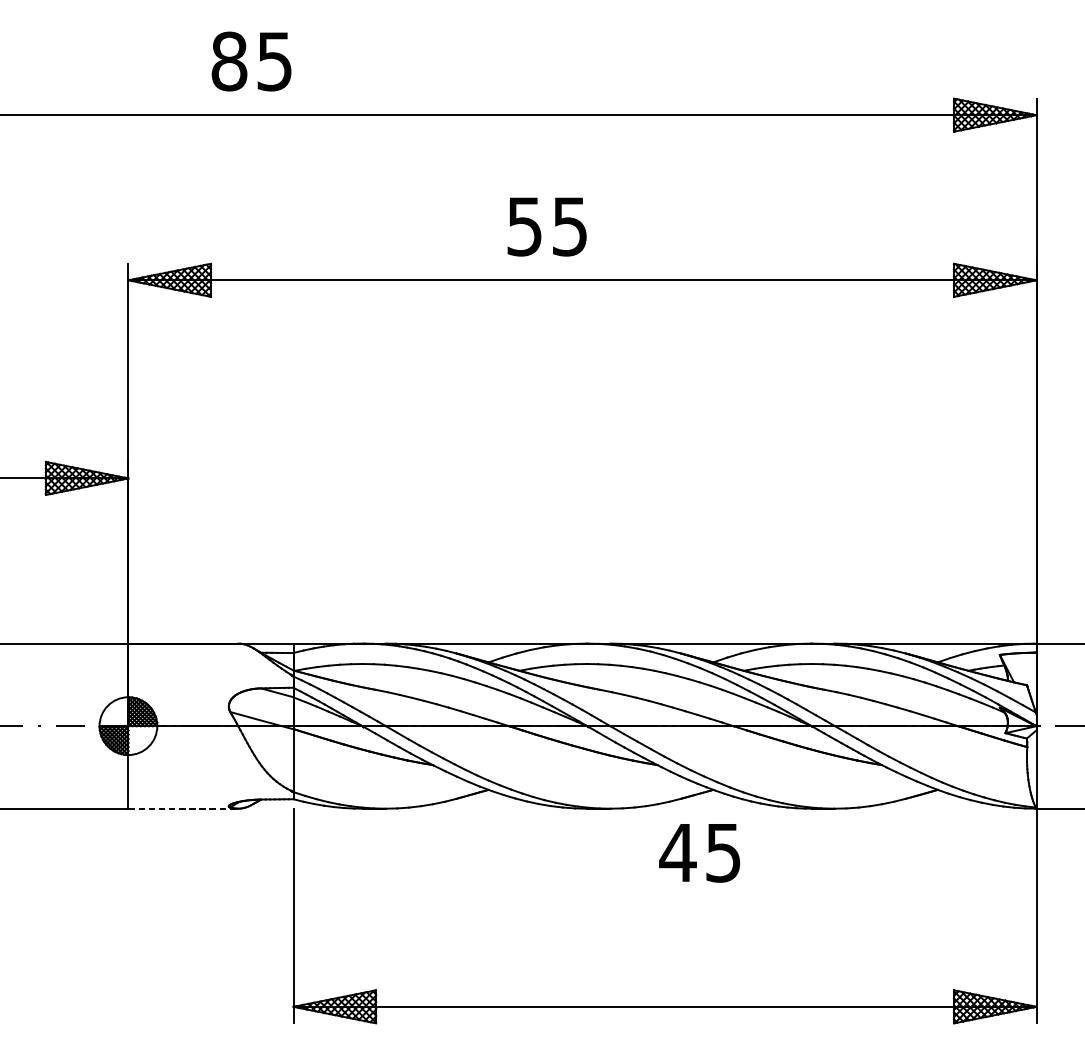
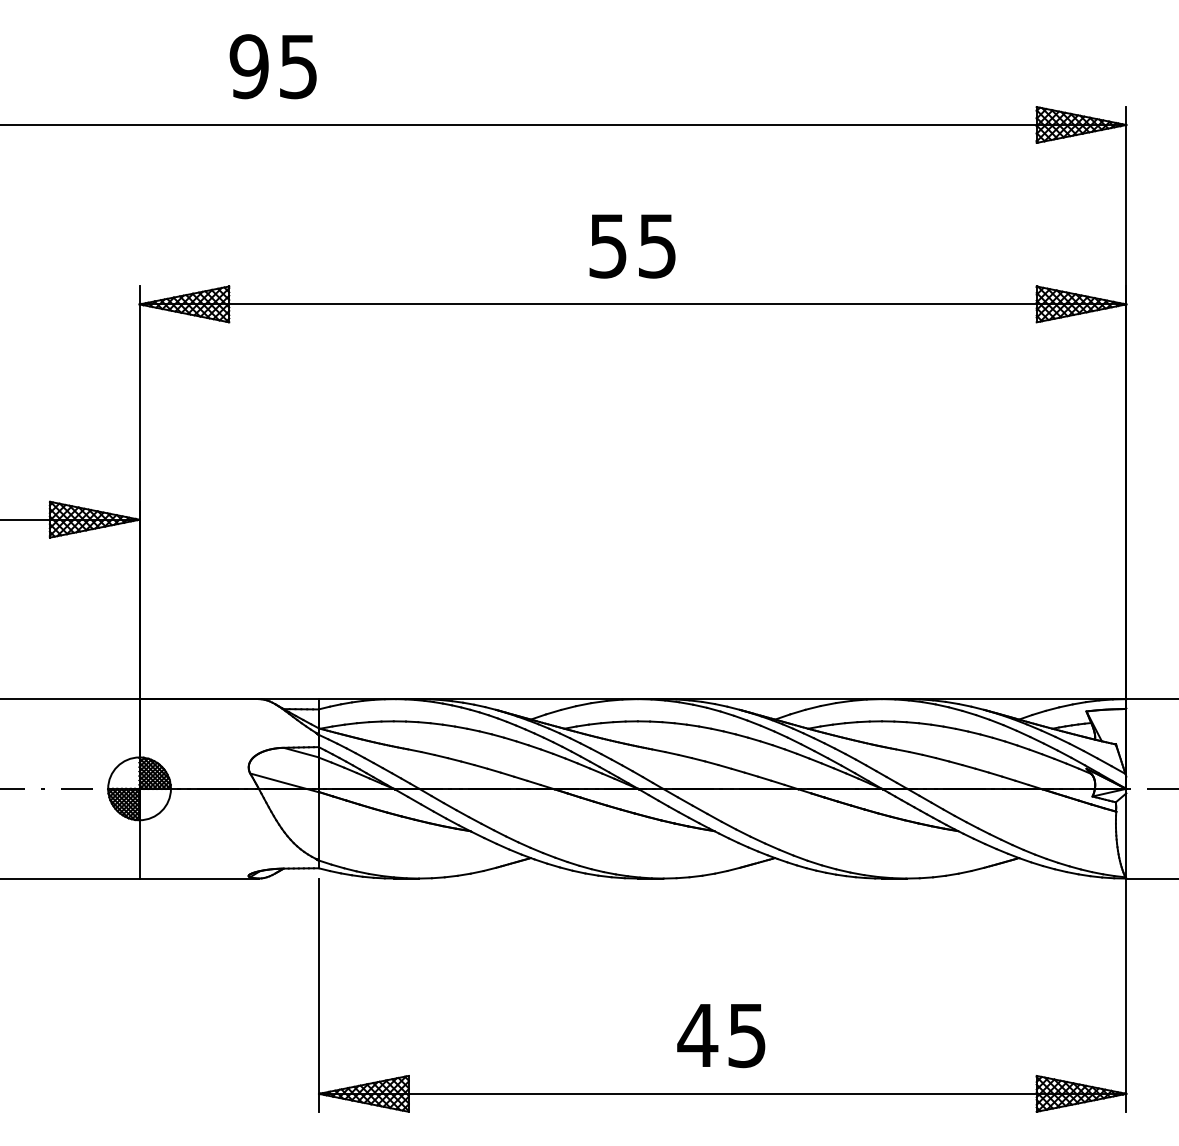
text: (228, 61) -> (248, 66), 85 -> 95
text: (547, 227) -> (632, 246), moved
line: (183, 808) -> (199, 878), dashed -> solid
text: (699, 853) -> (721, 1036), moved

